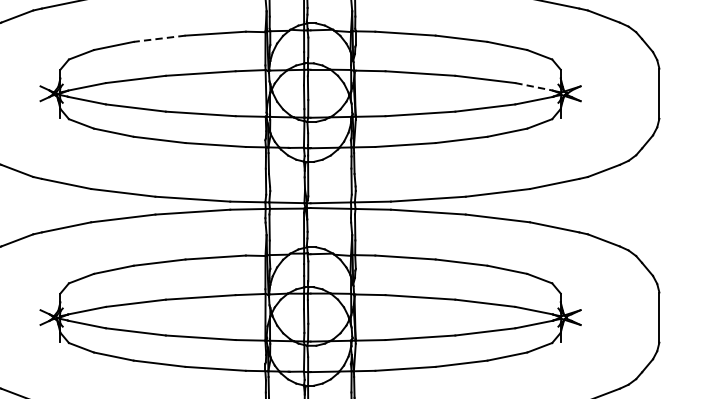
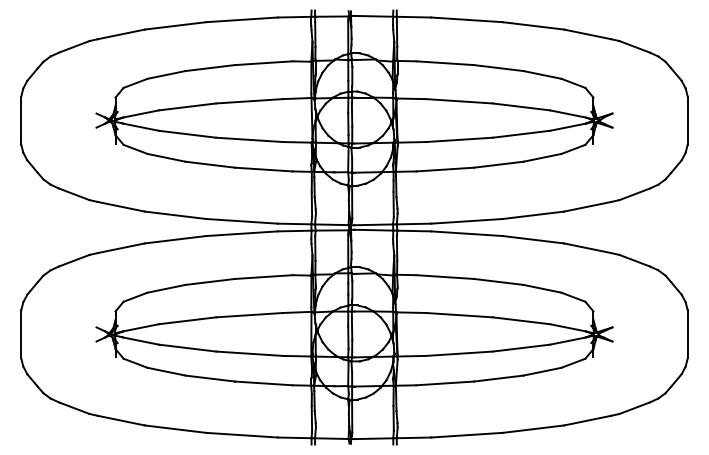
line: (159, 39) -> (210, 68), dashed -> solid
line: (534, 87) -> (568, 114), dashed -> solid

